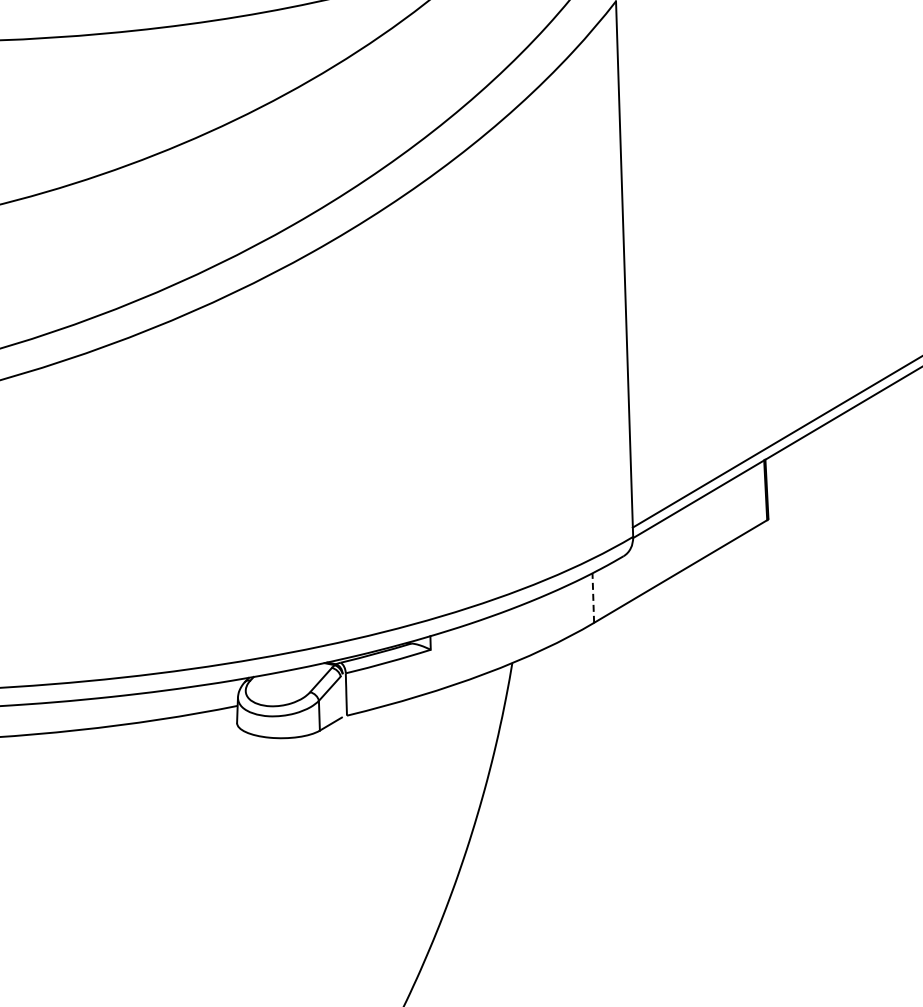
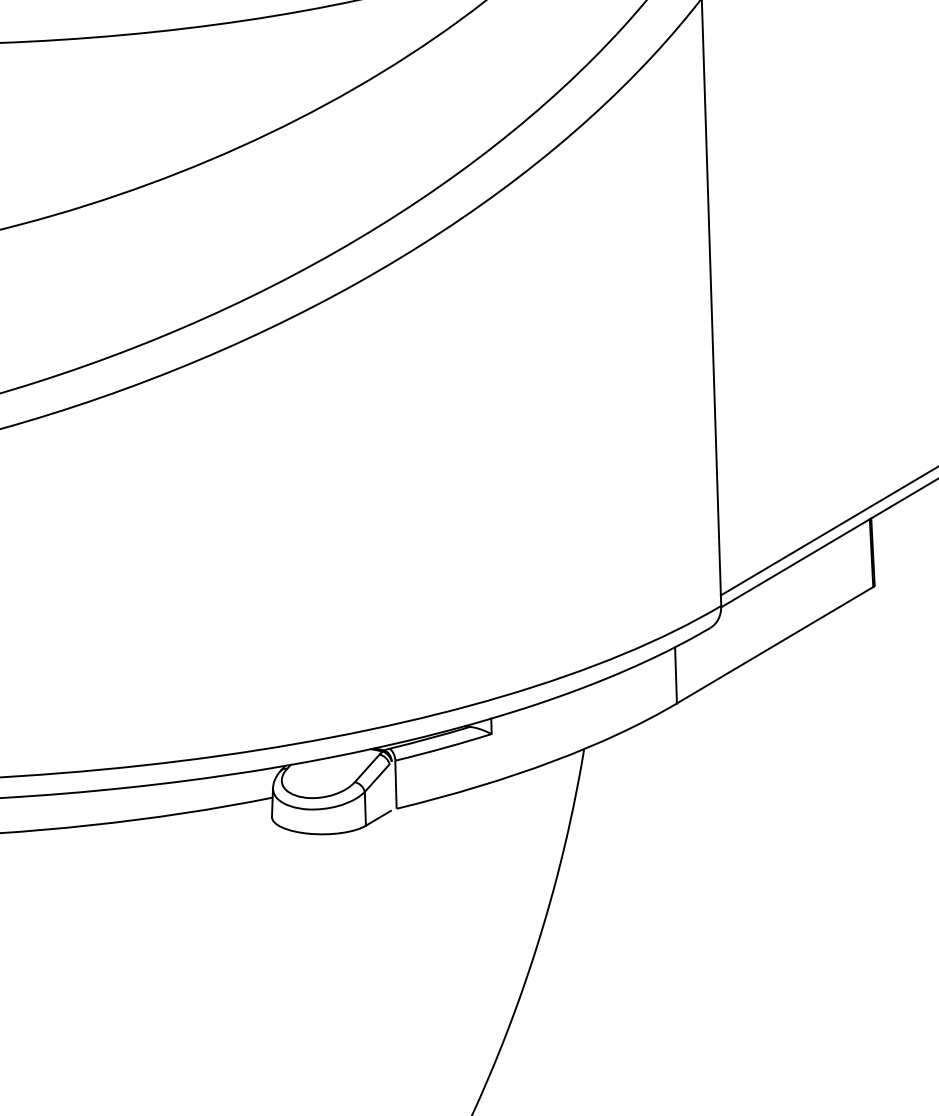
line: (593, 598) -> (676, 675), dashed -> solid

